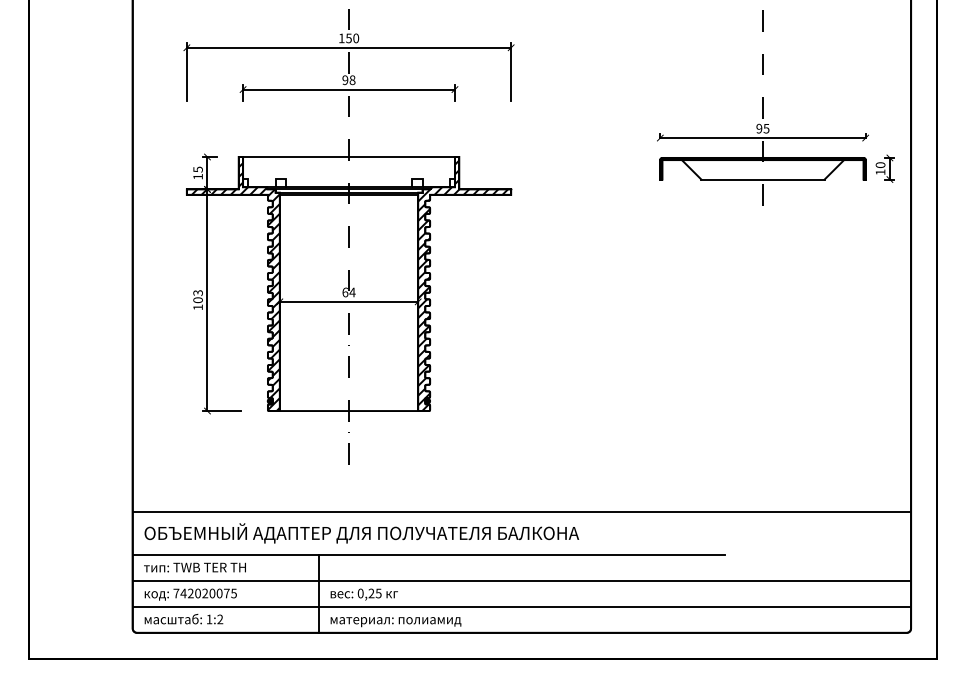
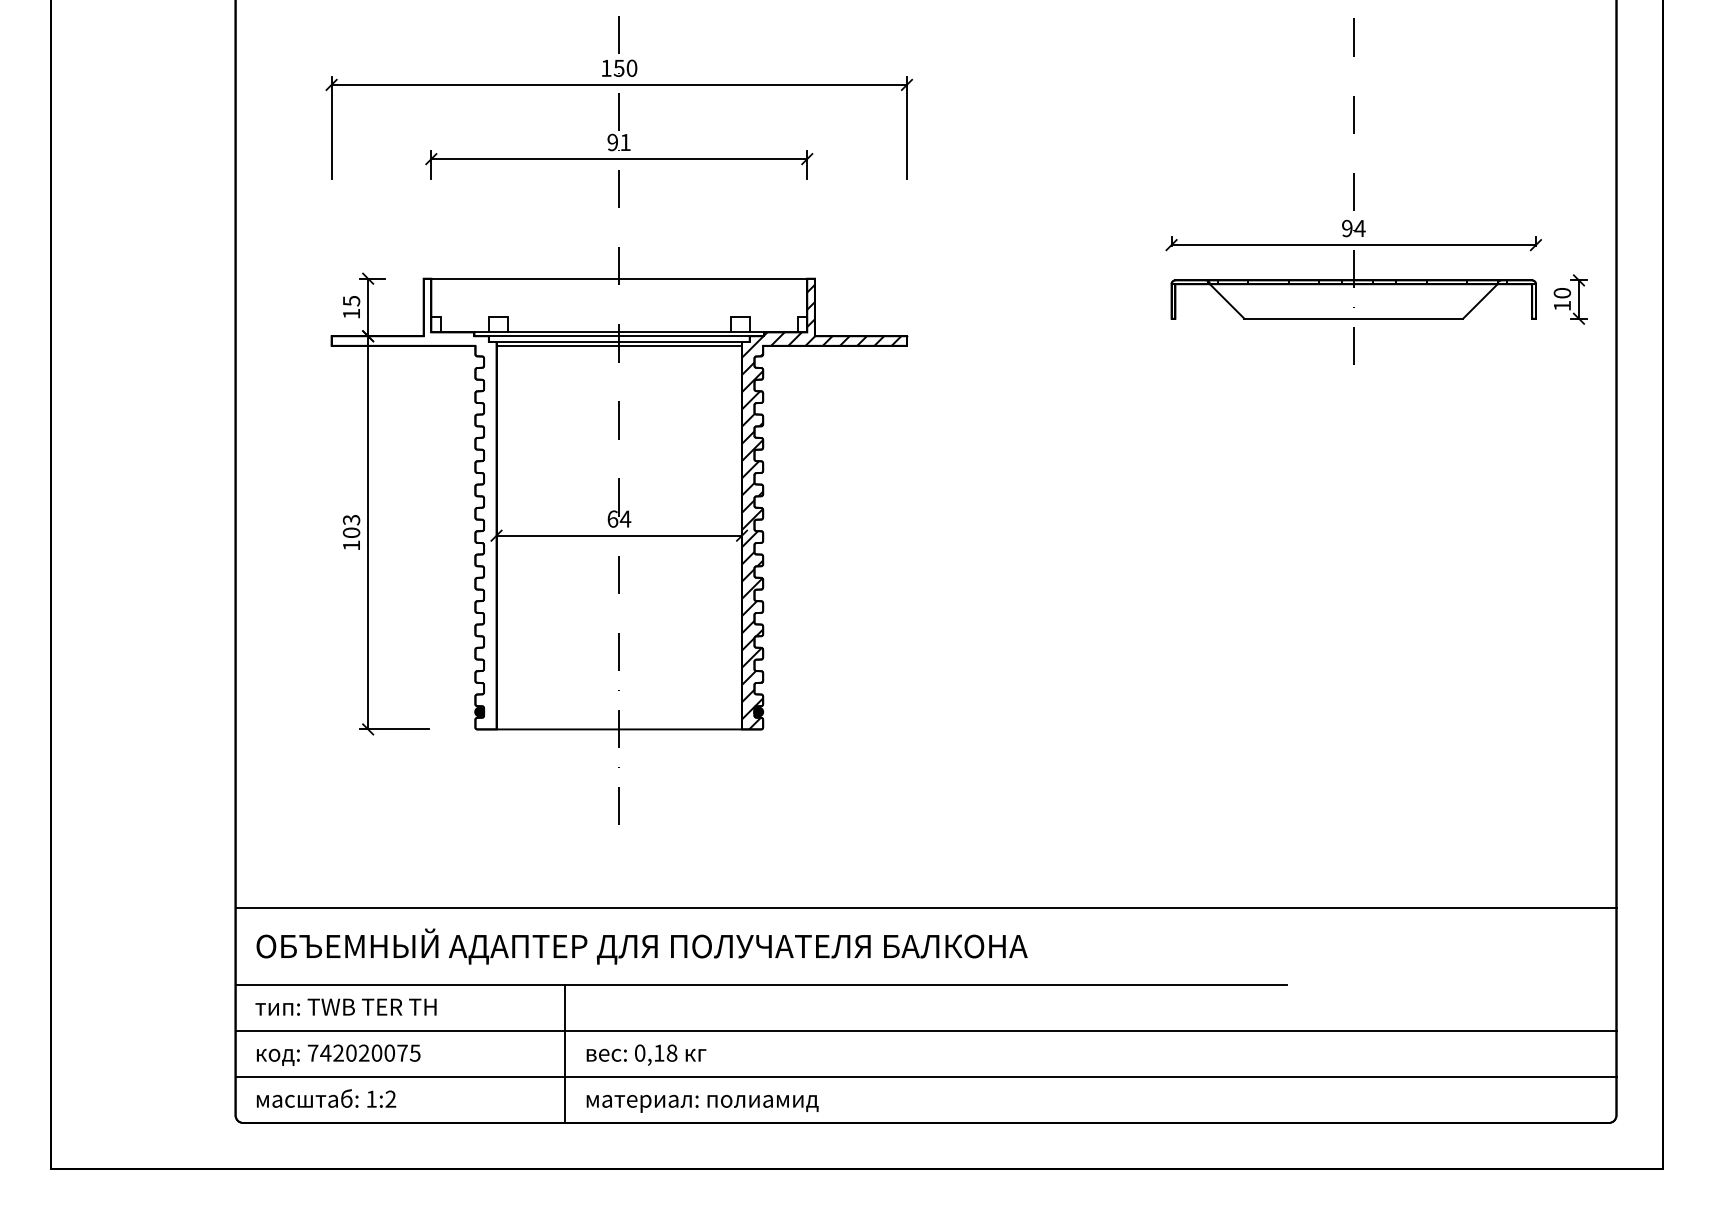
text: (352, 80) -> (625, 142), 98 -> 91
text: (766, 128) -> (1359, 228), 95 -> 94
hatch: (232, 284) -> (412, 504), removed
text: (374, 593) -> (664, 1053), 0,25 -> 0,18

